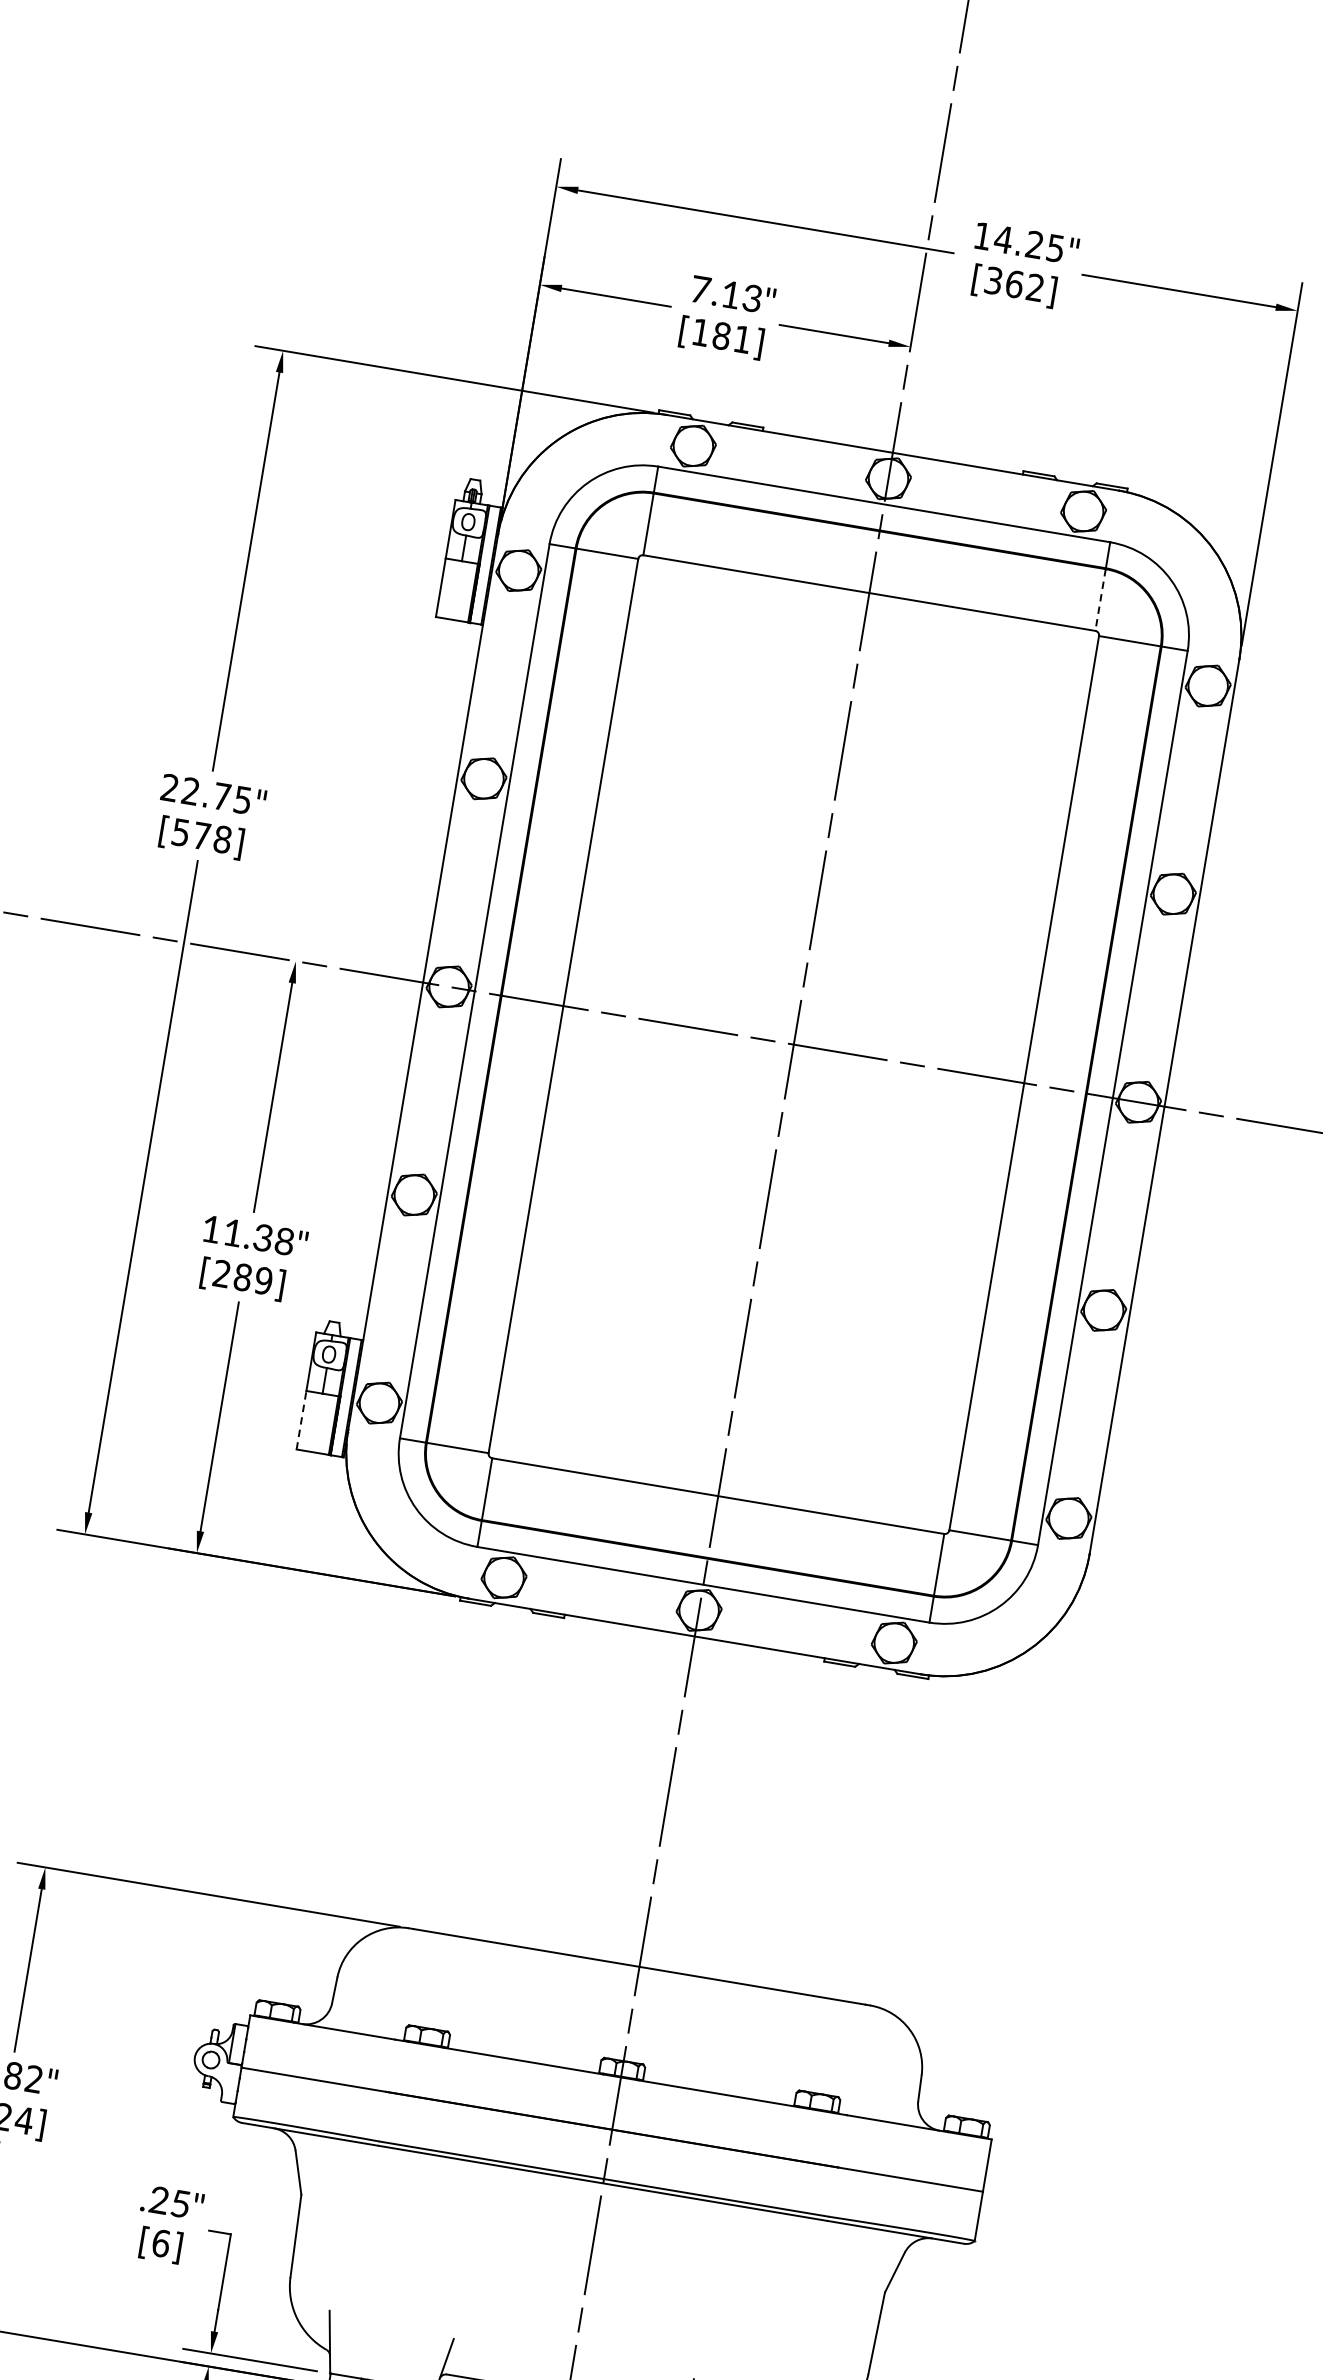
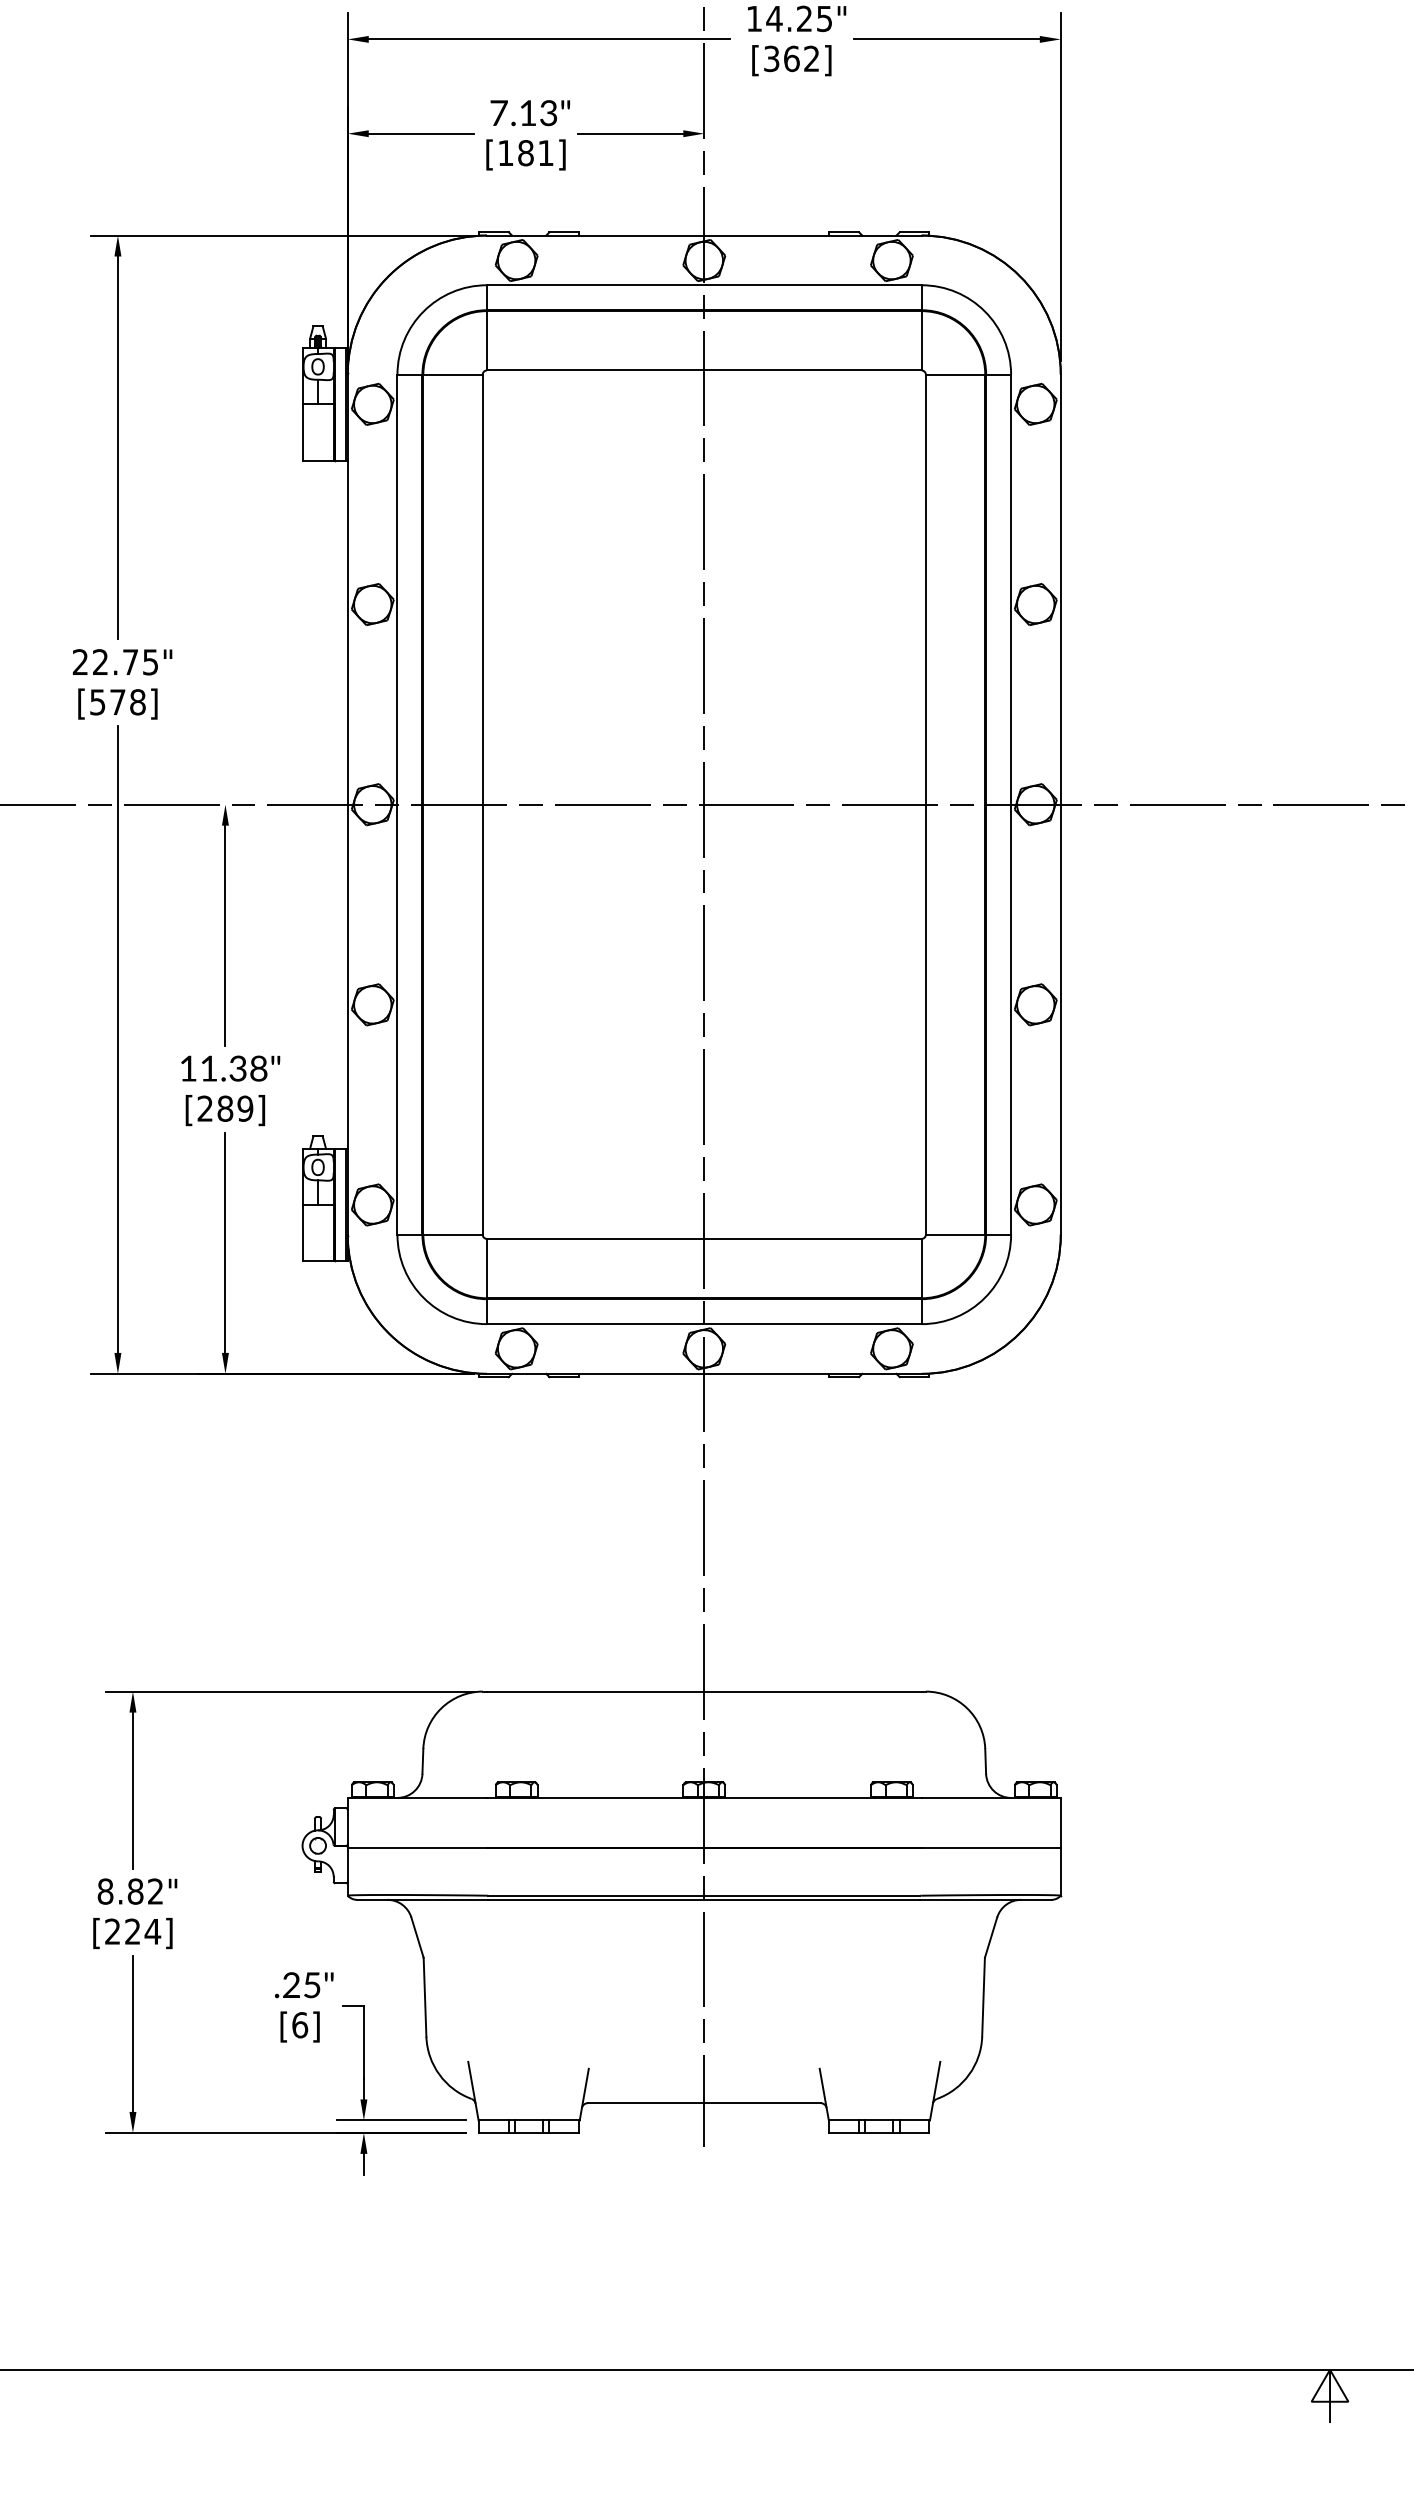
line: (1100, 599) -> (921, 340), dashed -> solid
line: (301, 1419) -> (302, 1232), dashed -> solid

